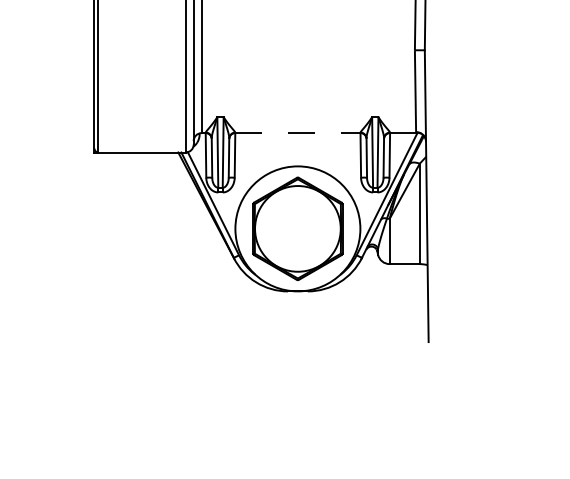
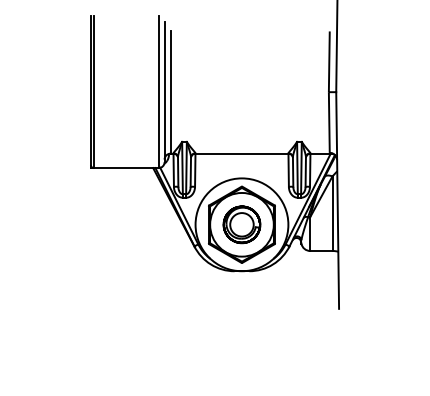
line: (297, 132) -> (241, 153), dashed -> solid
part: (297, 228) -> (241, 224), added

